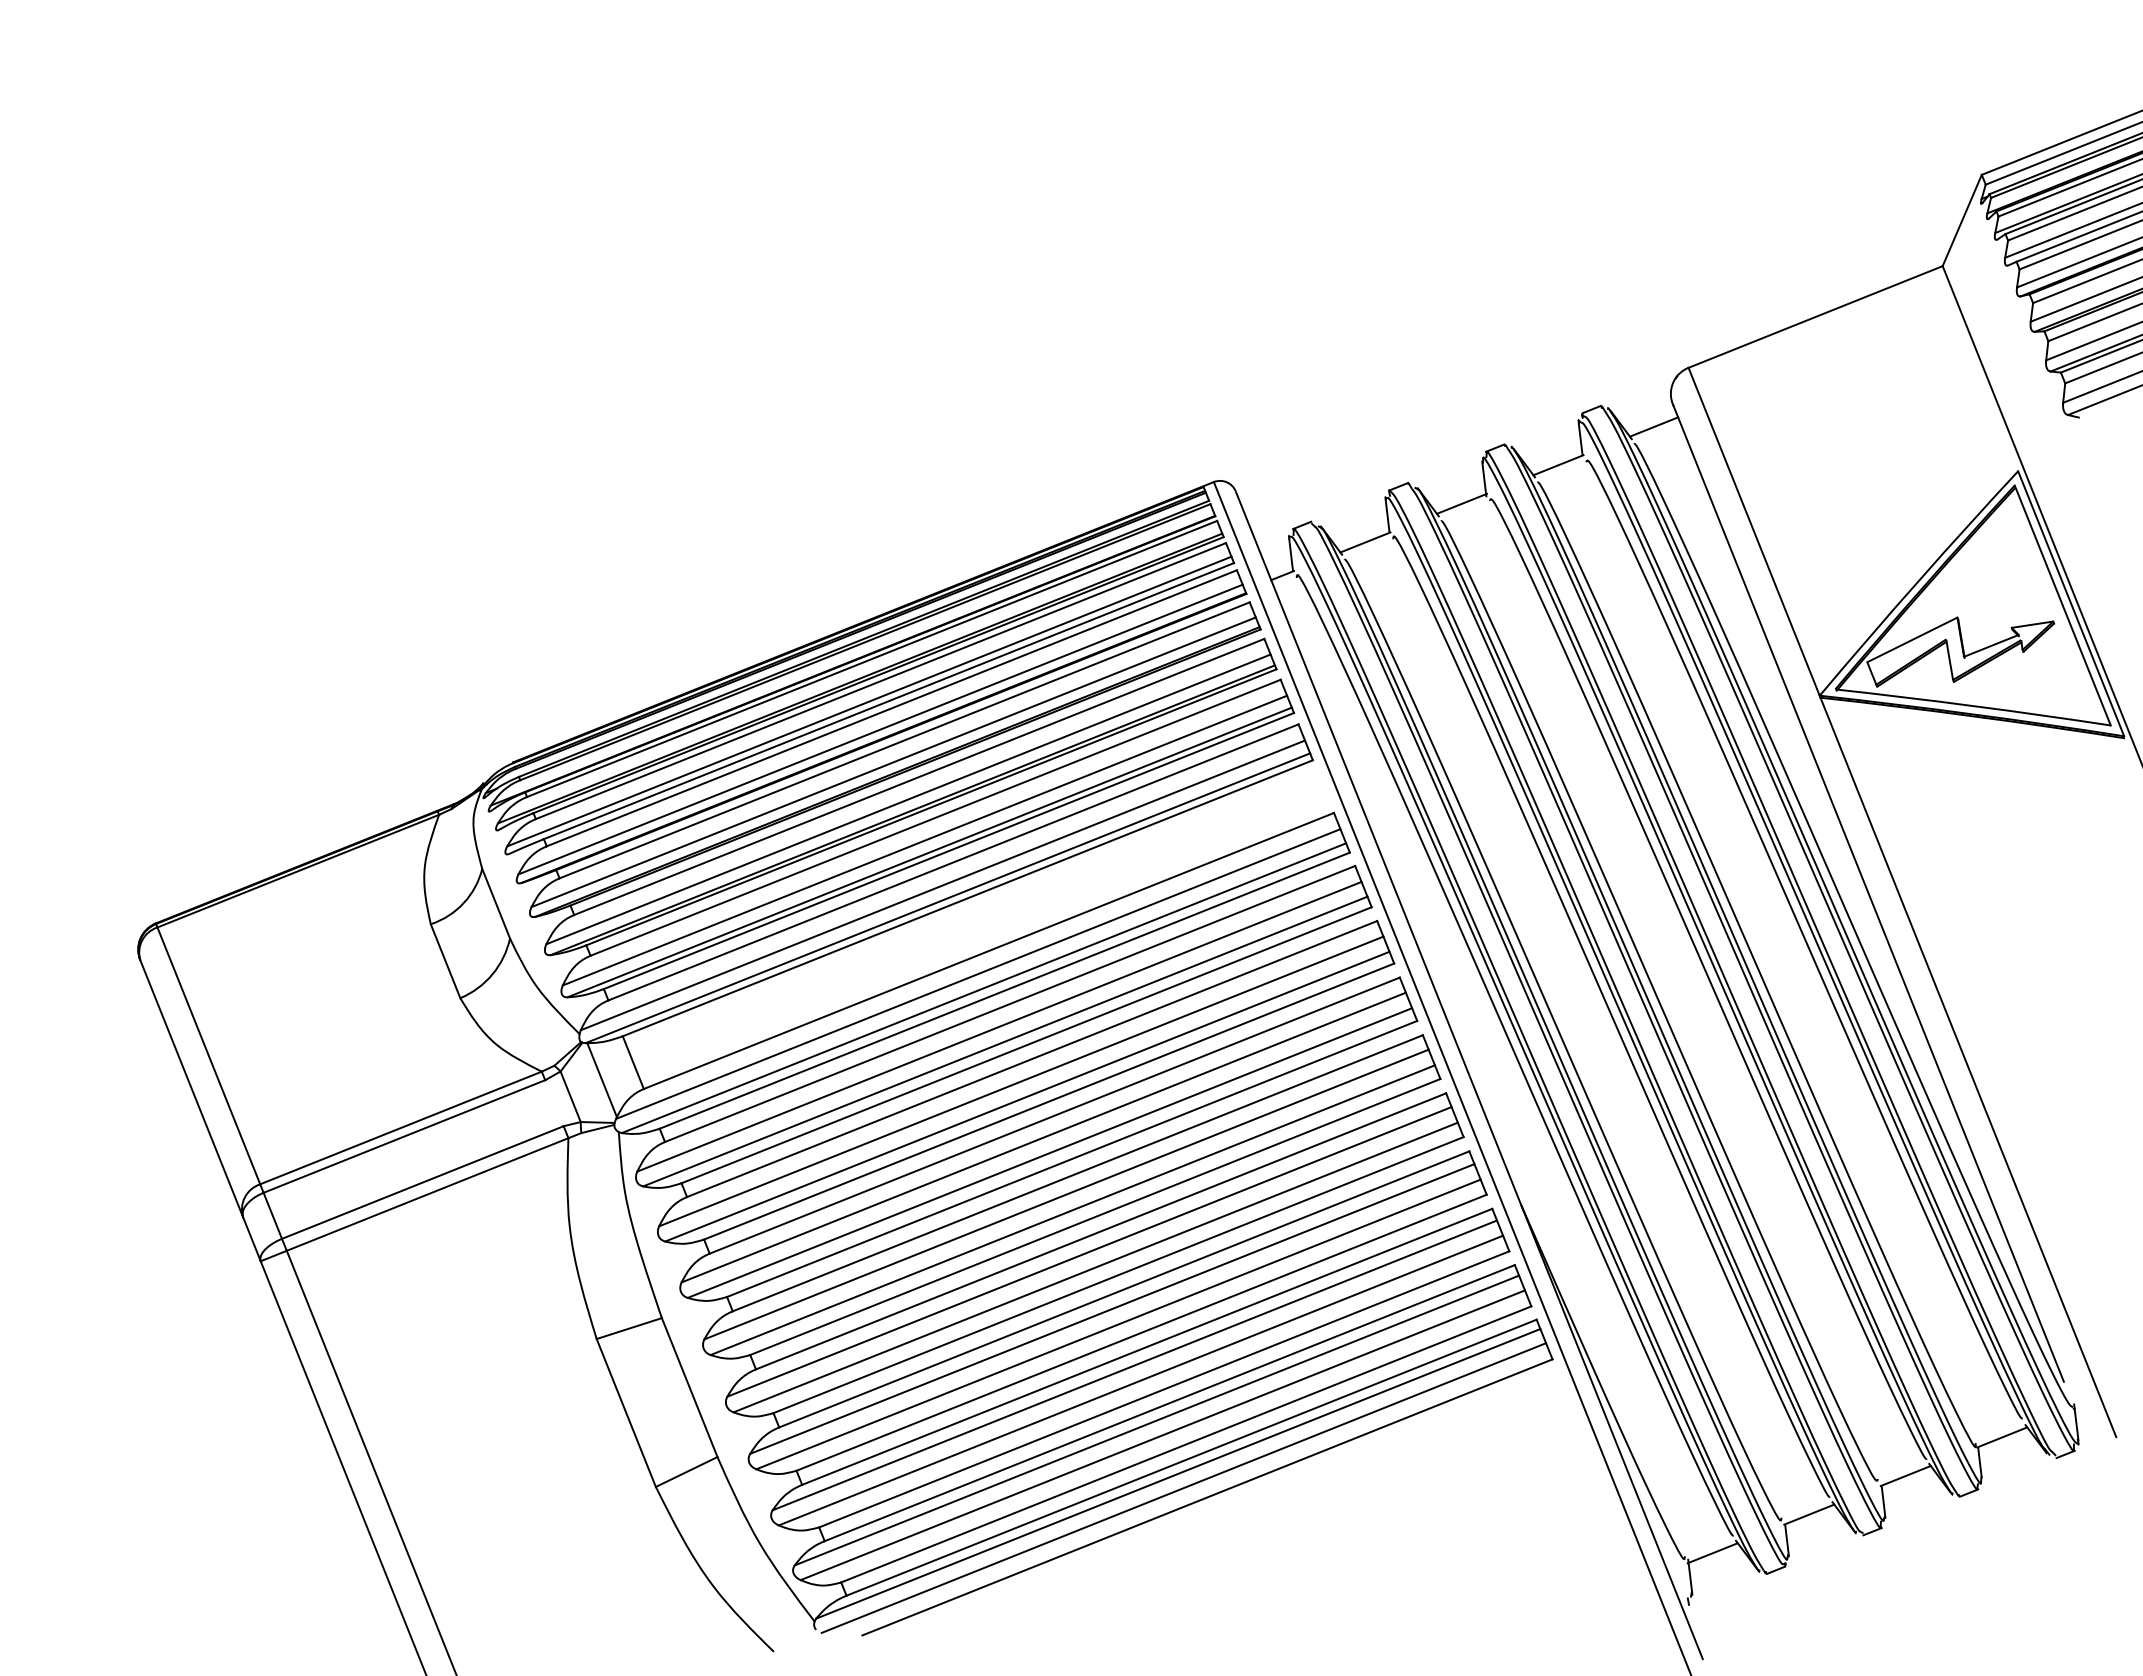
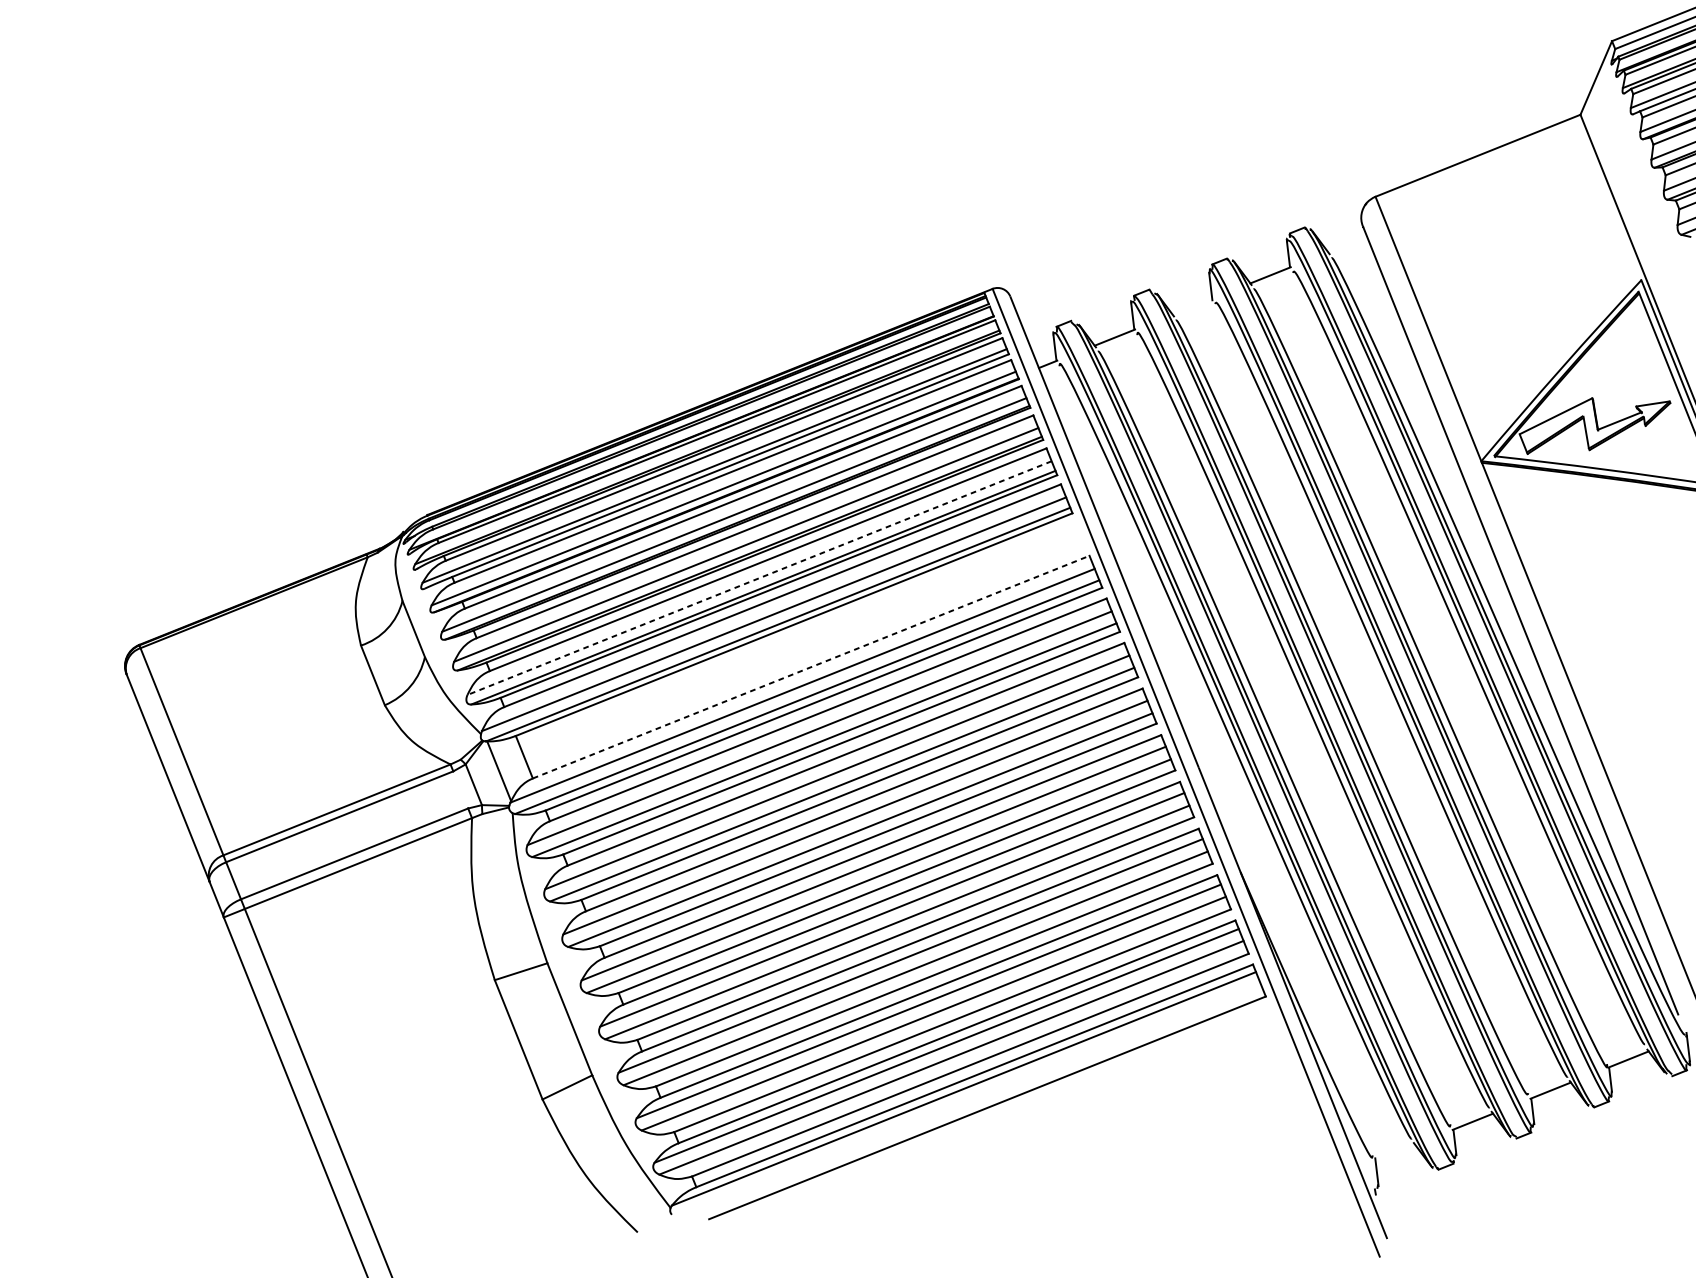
line: (1653, 426) -> (1347, 244), removed
line: (1461, 503) -> (1192, 306), removed
line: (924, 840) -> (759, 578), solid -> dashed
line: (988, 950) -> (810, 666), solid -> dashed
line: (1183, 1487) -> (968, 1099), removed
line: (1712, 1553) -> (1394, 1153), removed

